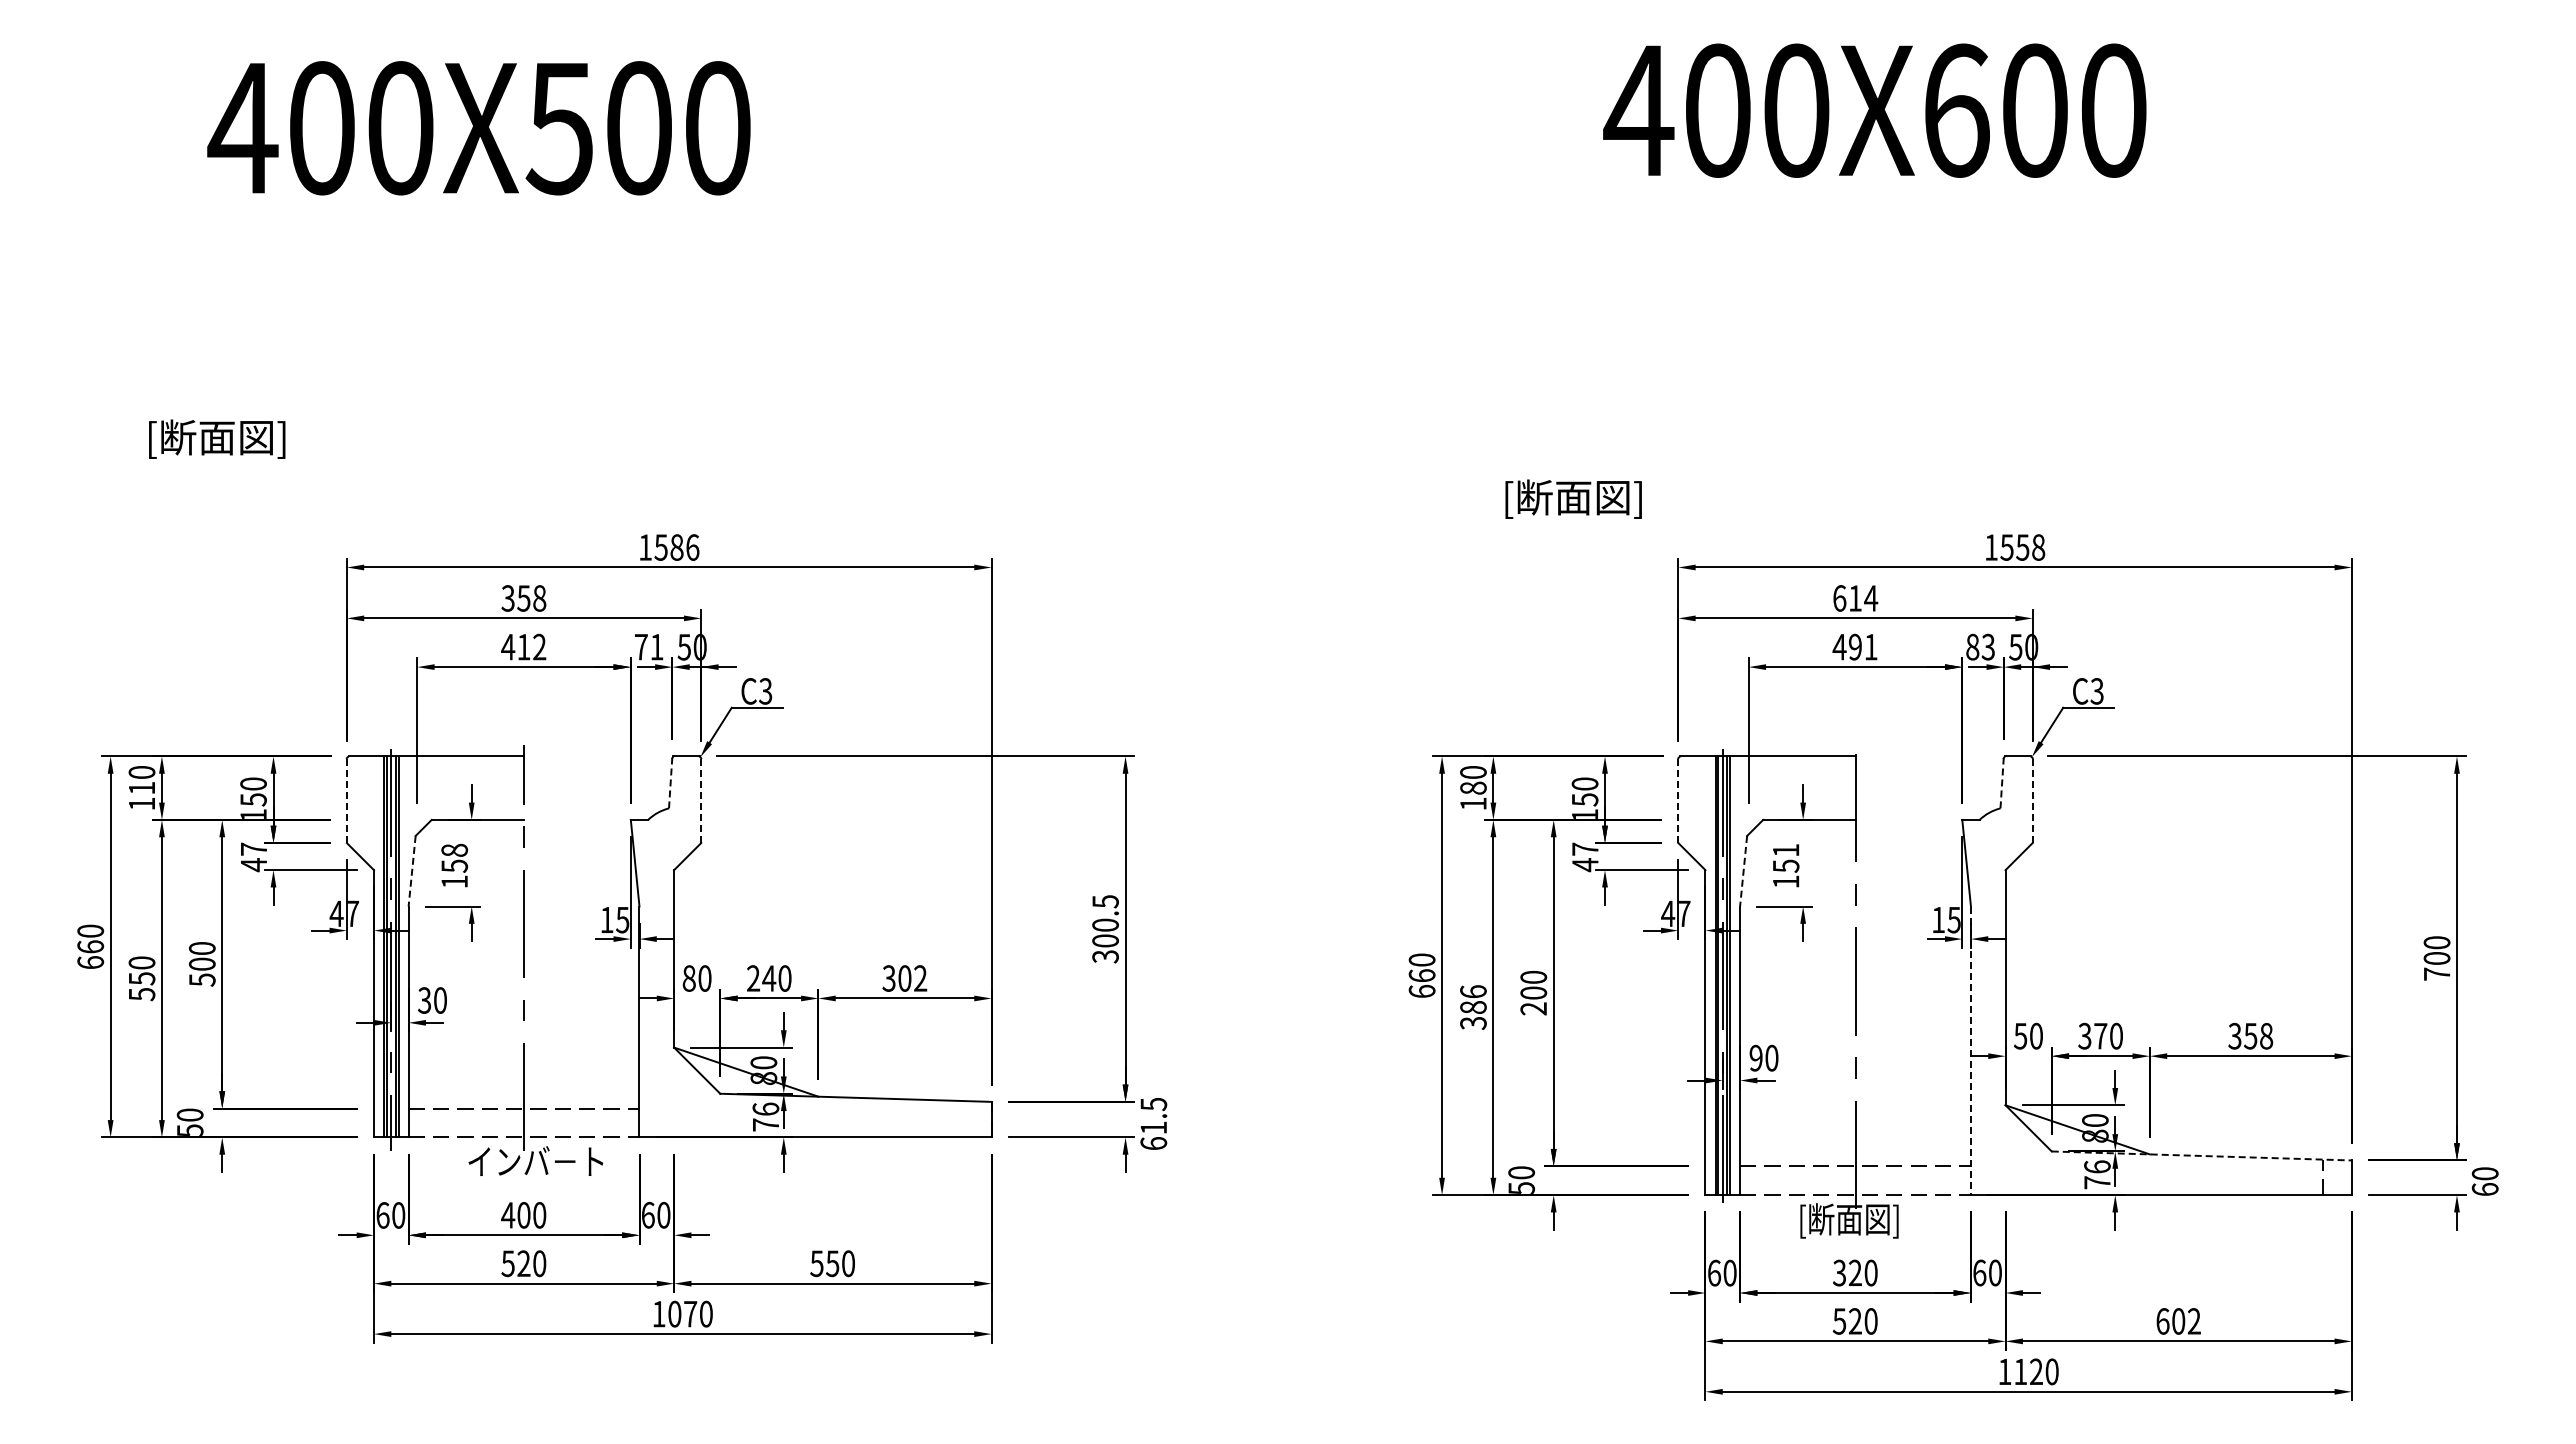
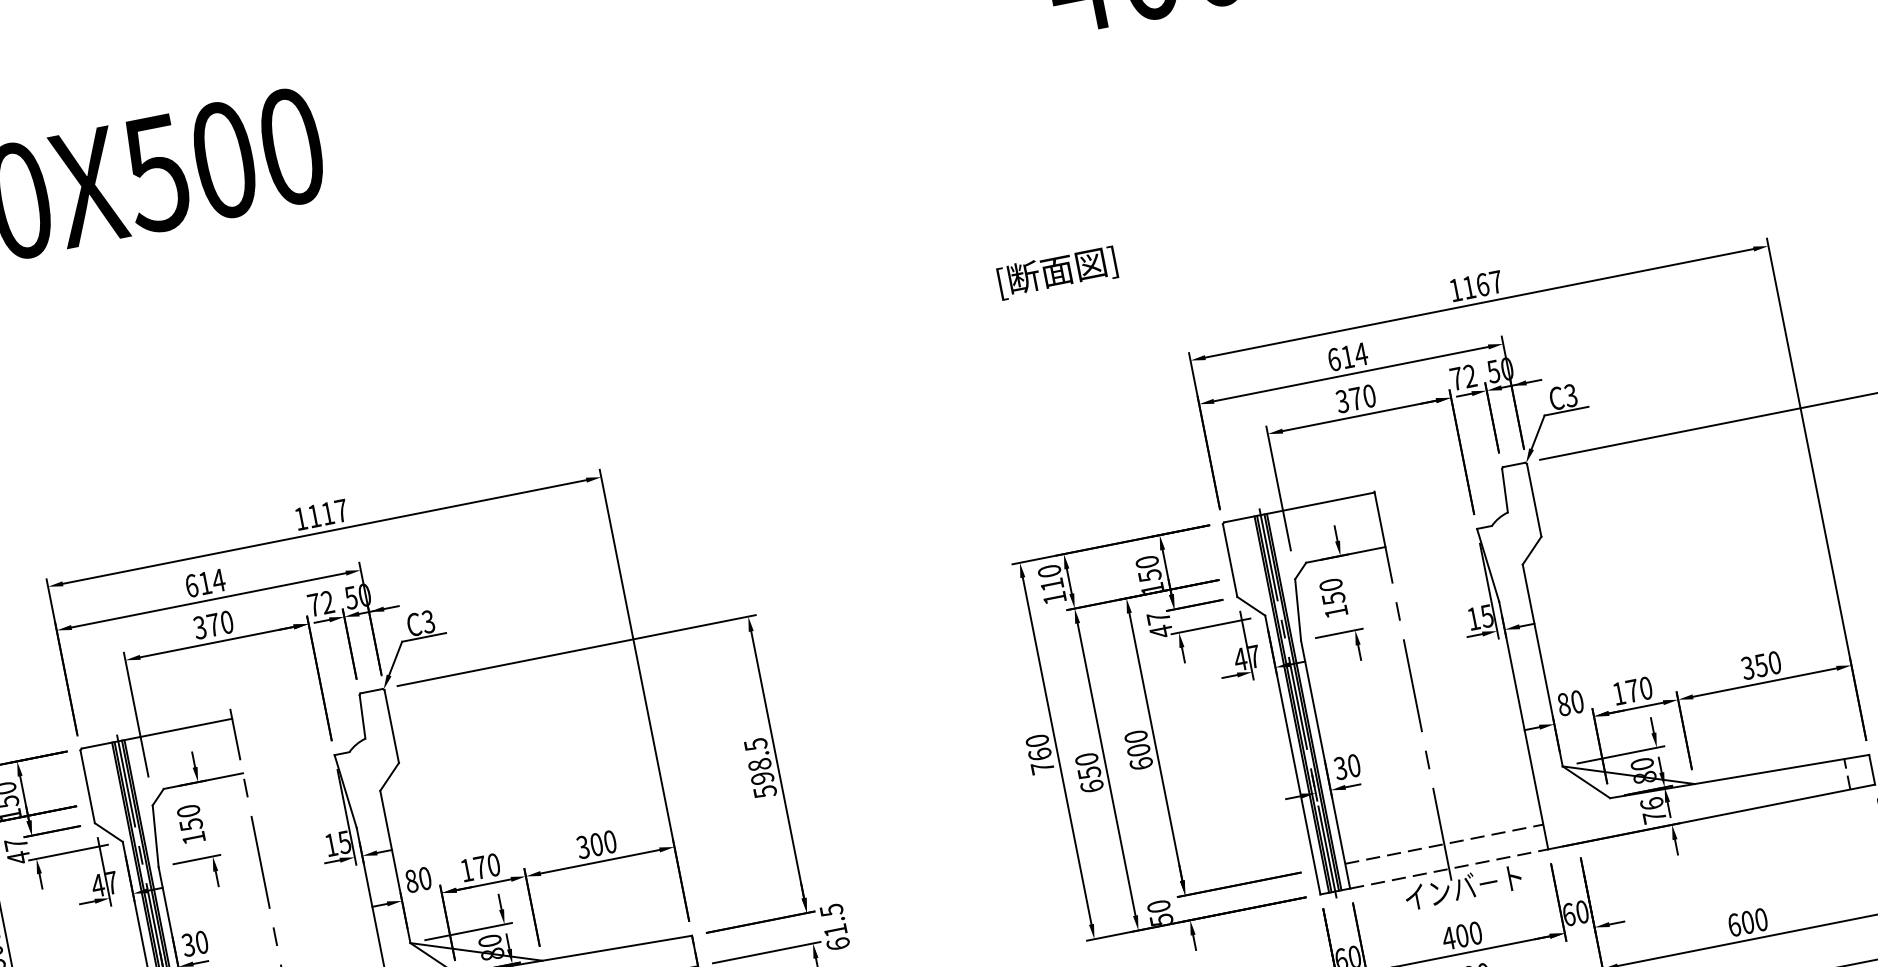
text: (1573, 498) -> (1057, 271), moved
text: (676, 547) -> (327, 513), 1586 -> 1117
text: (2022, 547) -> (1482, 284), 1558 -> 1167
text: (523, 598) -> (204, 583), 358 -> 614
text: (523, 646) -> (213, 624), 412 -> 370
text: (656, 646) -> (327, 601), 71 -> 72
text: (1854, 646) -> (1355, 398), 491 -> 370
text: (1980, 646) -> (1463, 377), 83 -> 72
line: (670, 782) -> (362, 716), dashed -> solid
line: (2002, 782) -> (1505, 489), dashed -> solid
text: (1473, 787) -> (1052, 584), 180 -> 110
line: (346, 800) -> (87, 786), dashed -> solid
line: (701, 800) -> (391, 726), dashed -> solid
line: (1678, 800) -> (1230, 560), dashed -> solid
line: (2032, 800) -> (1534, 500), dashed -> solid
text: (454, 849) -> (188, 810), 158 -> 150
text: (1785, 850) -> (1330, 585), 151 -> 150
line: (412, 871) -> (156, 836), dashed -> solid
line: (1743, 871) -> (1298, 610), dashed -> solid
text: (1105, 940) -> (762, 777), 300.5 -> 598.5
text: (761, 978) -> (473, 868), 240 -> 170
text: (920, 978) -> (610, 841), 302 -> 300
text: (1421, 990) -> (1042, 767), 660 -> 760
text: (1473, 1007) -> (1089, 772), 386 -> 650
text: (1533, 1008) -> (1141, 763), 200 -> 600
text: (2084, 1035) -> (1618, 693), 370 -> 170
text: (2020, 1036) -> (1563, 704), 50 -> 80
text: (2266, 1036) -> (1774, 663), 358 -> 350
line: (1970, 1051) -> (1523, 726), dashed -> solid
text: (1755, 1058) -> (1340, 768), 90 -> 30
line: (2202, 1155) -> (1740, 776), dashed -> solid
text: (1867, 1220) -> (1463, 888), [断面図] -> インバ－ト
text: (1846, 1272) -> (1454, 936), 320 -> 400
text: (2193, 1321) -> (1760, 919), 602 -> 600

